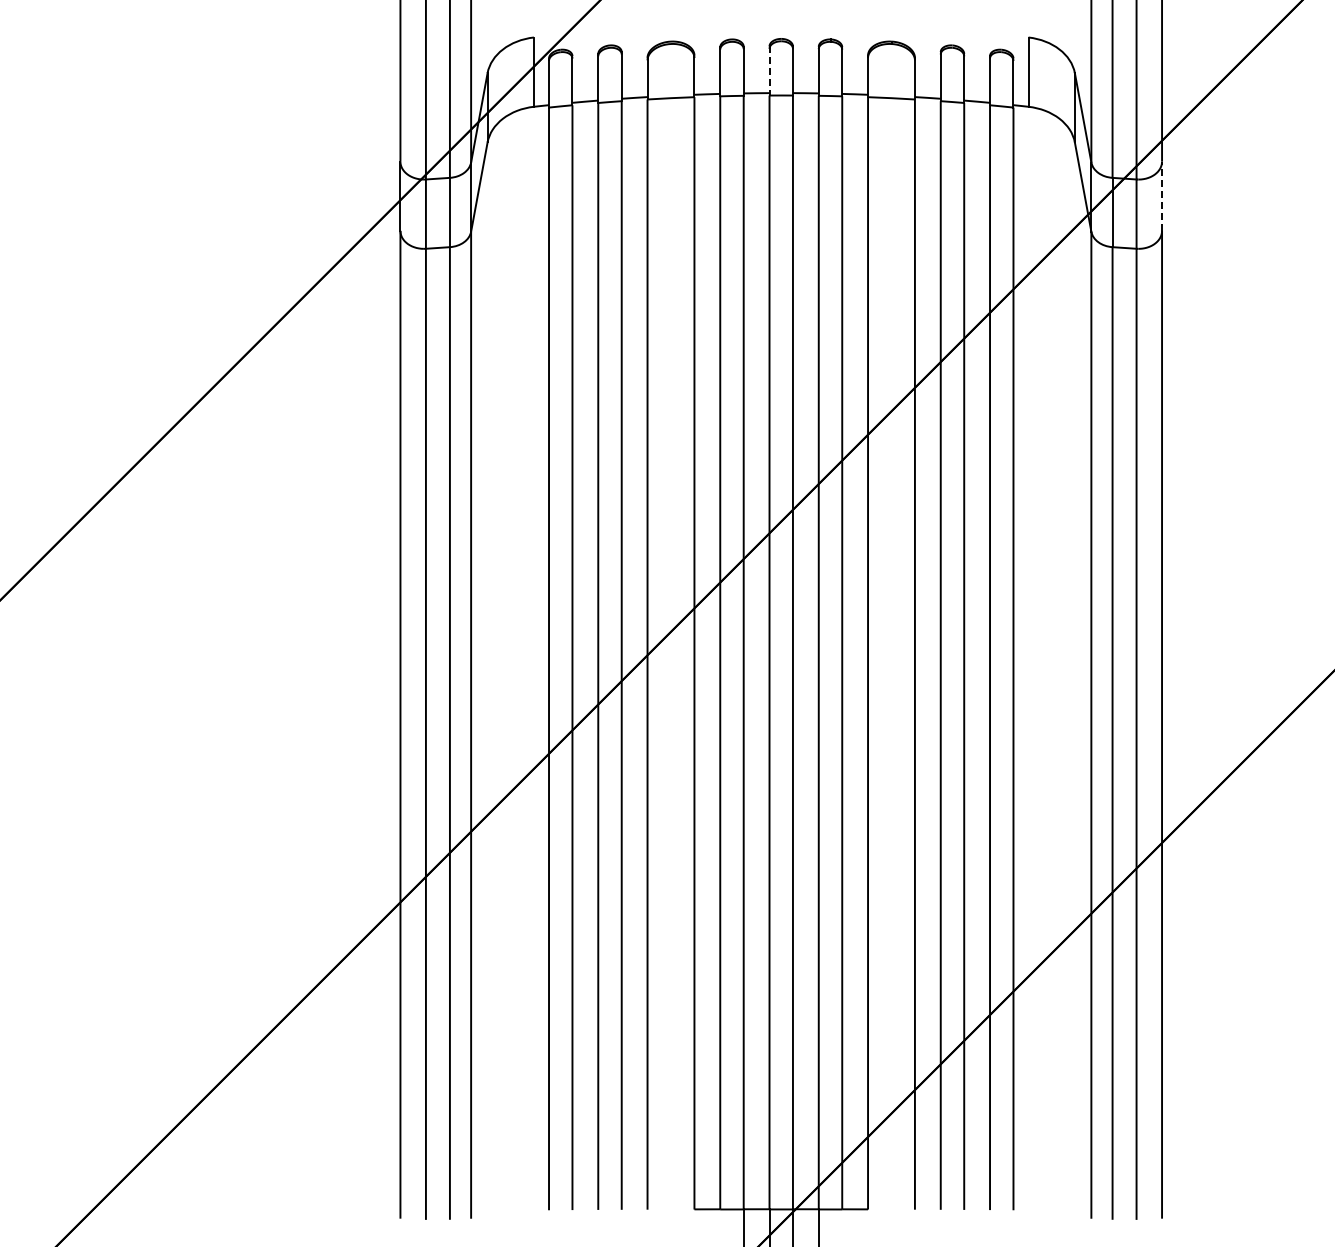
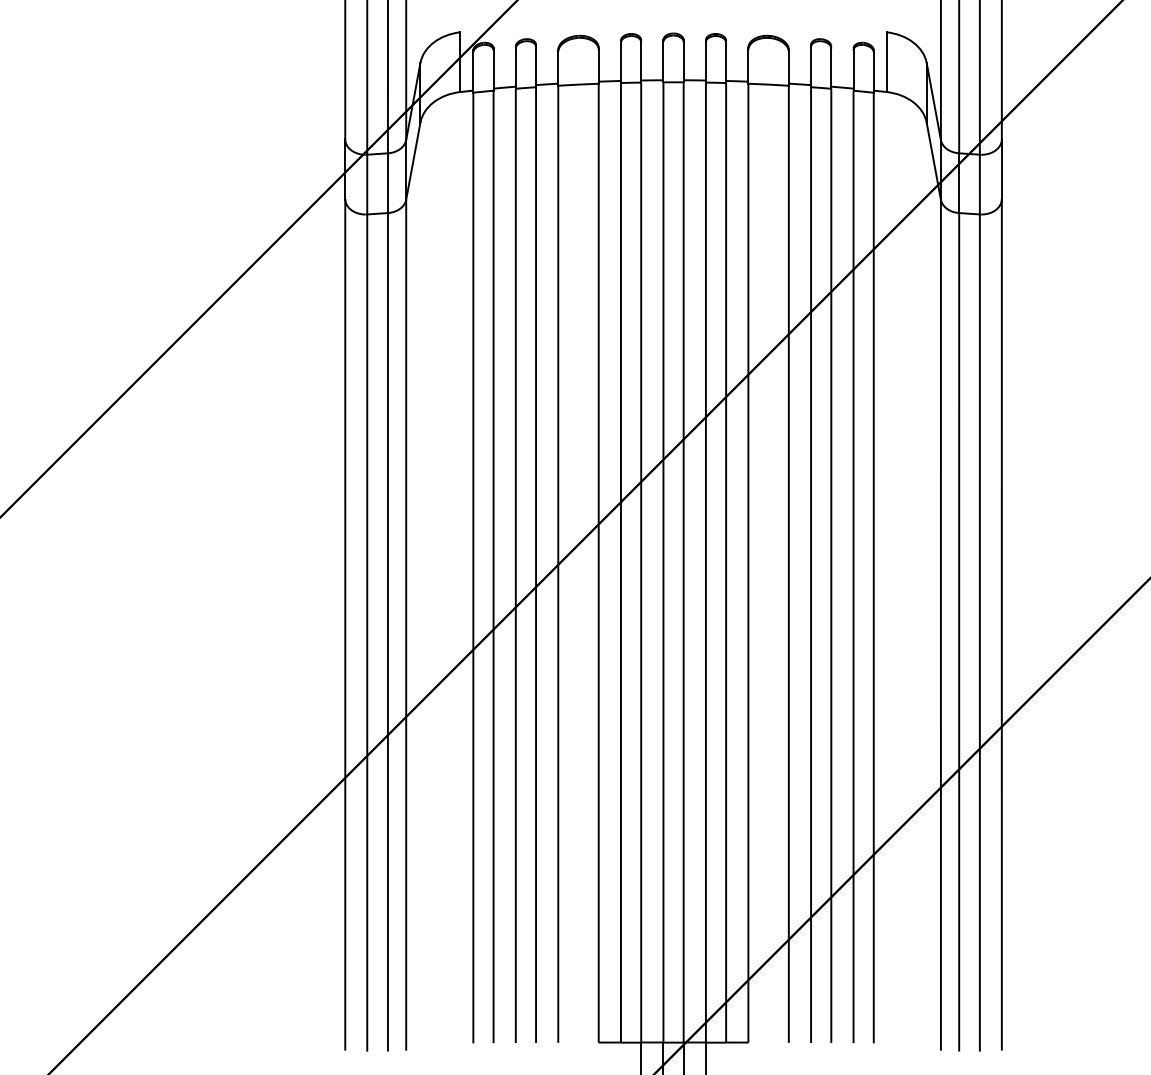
line: (769, 71) -> (663, 61), dashed -> solid
line: (1162, 196) -> (1002, 169), dashed -> solid

